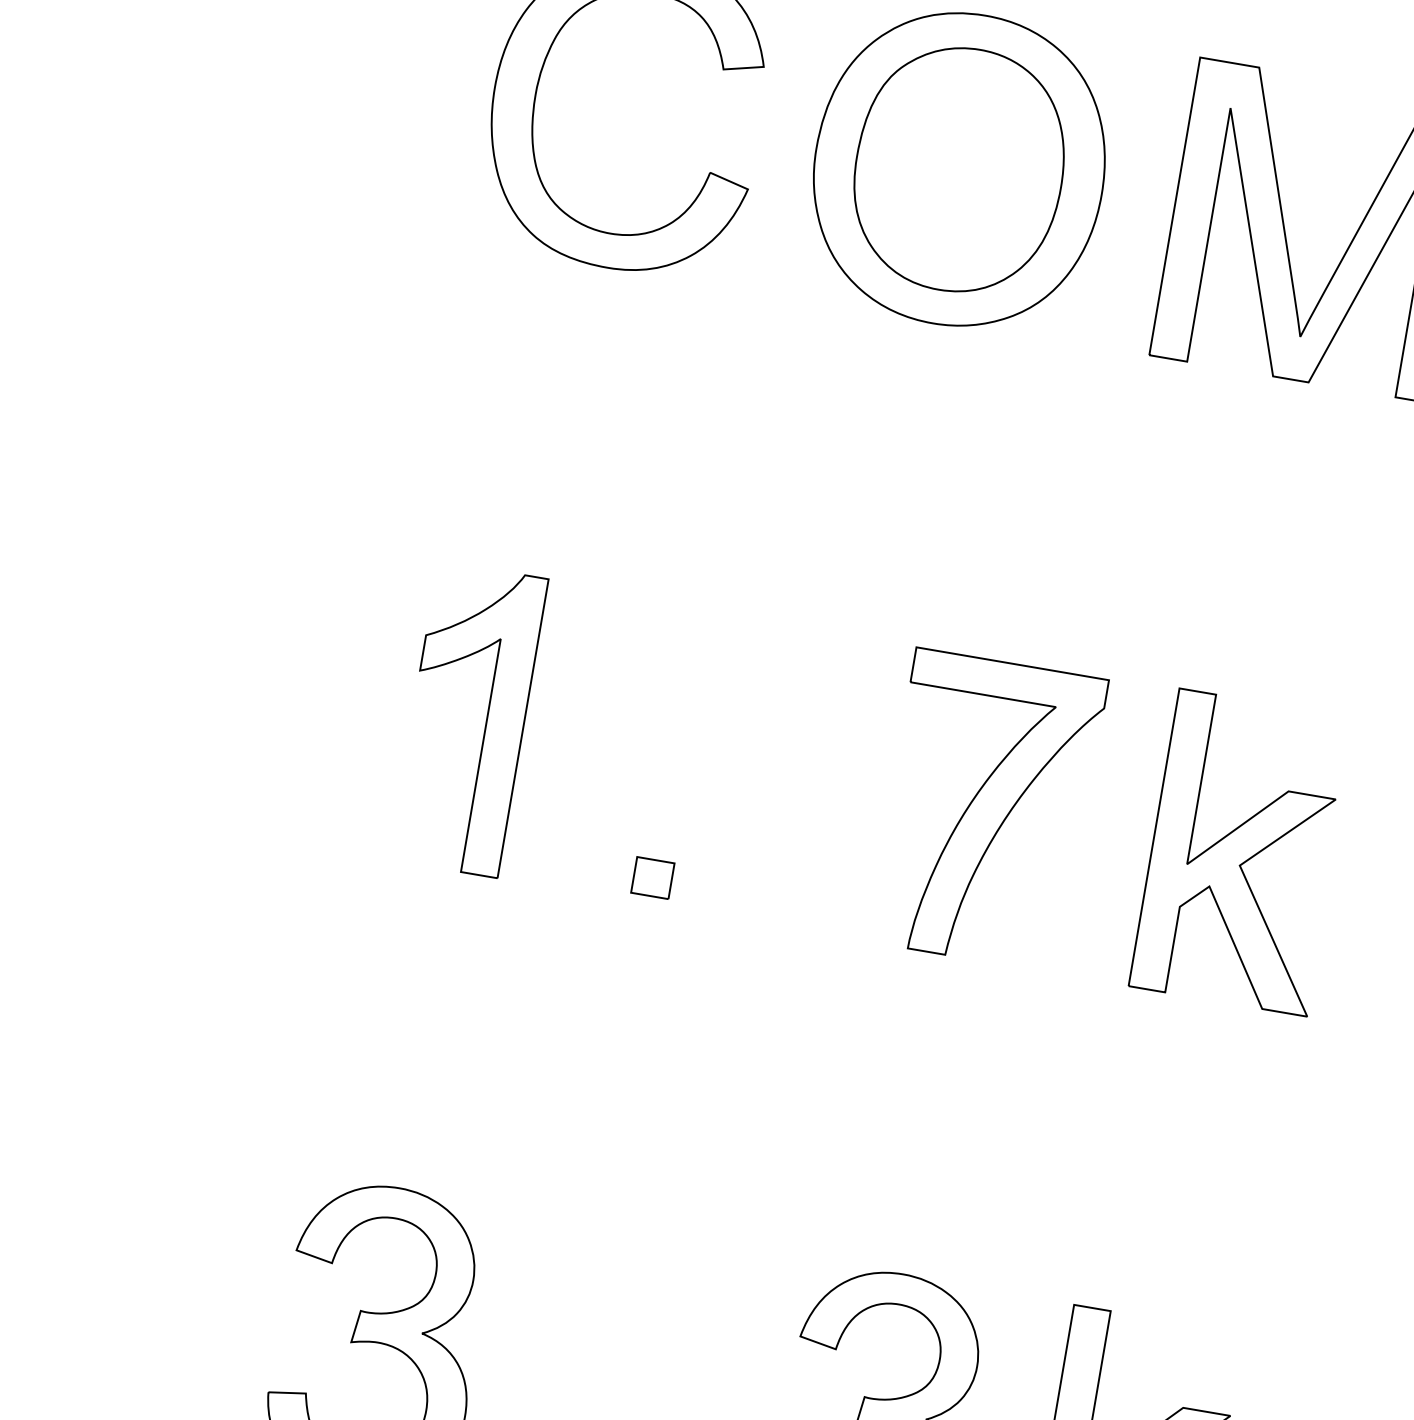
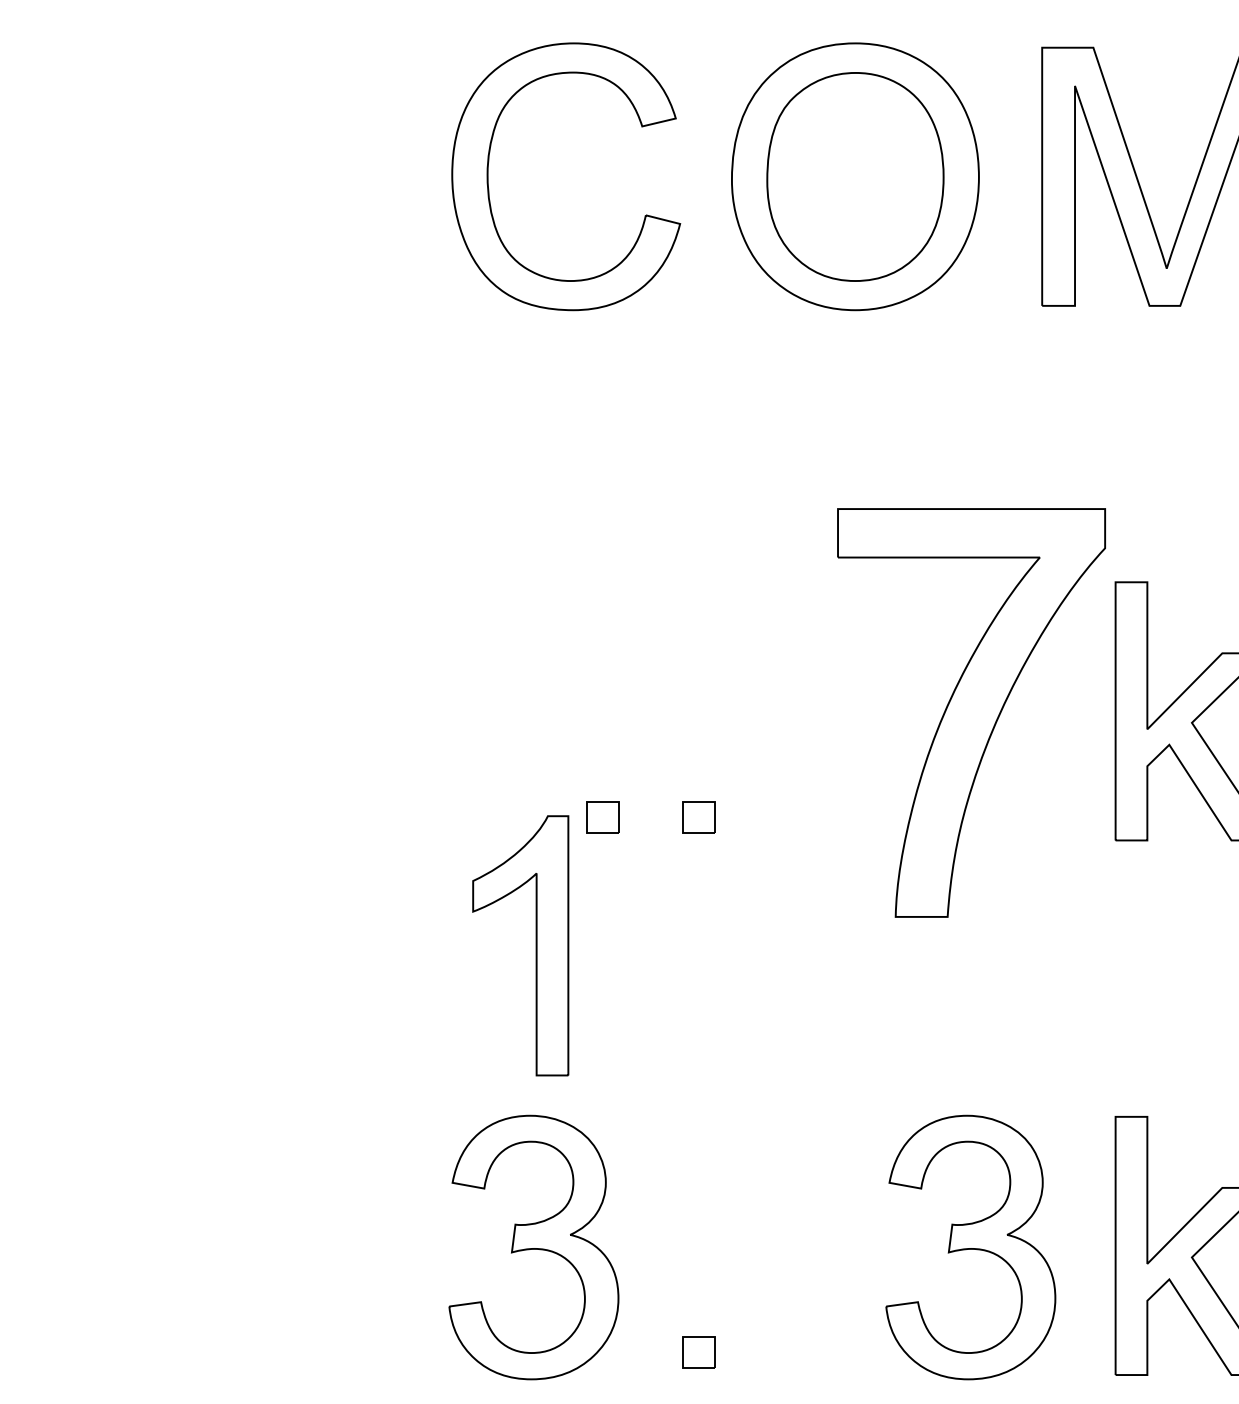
part: (485, 721) -> (535, 945), moved
part: (987, 810) -> (971, 712), size x1.6
part: (541, 858) -> (602, 817), added

